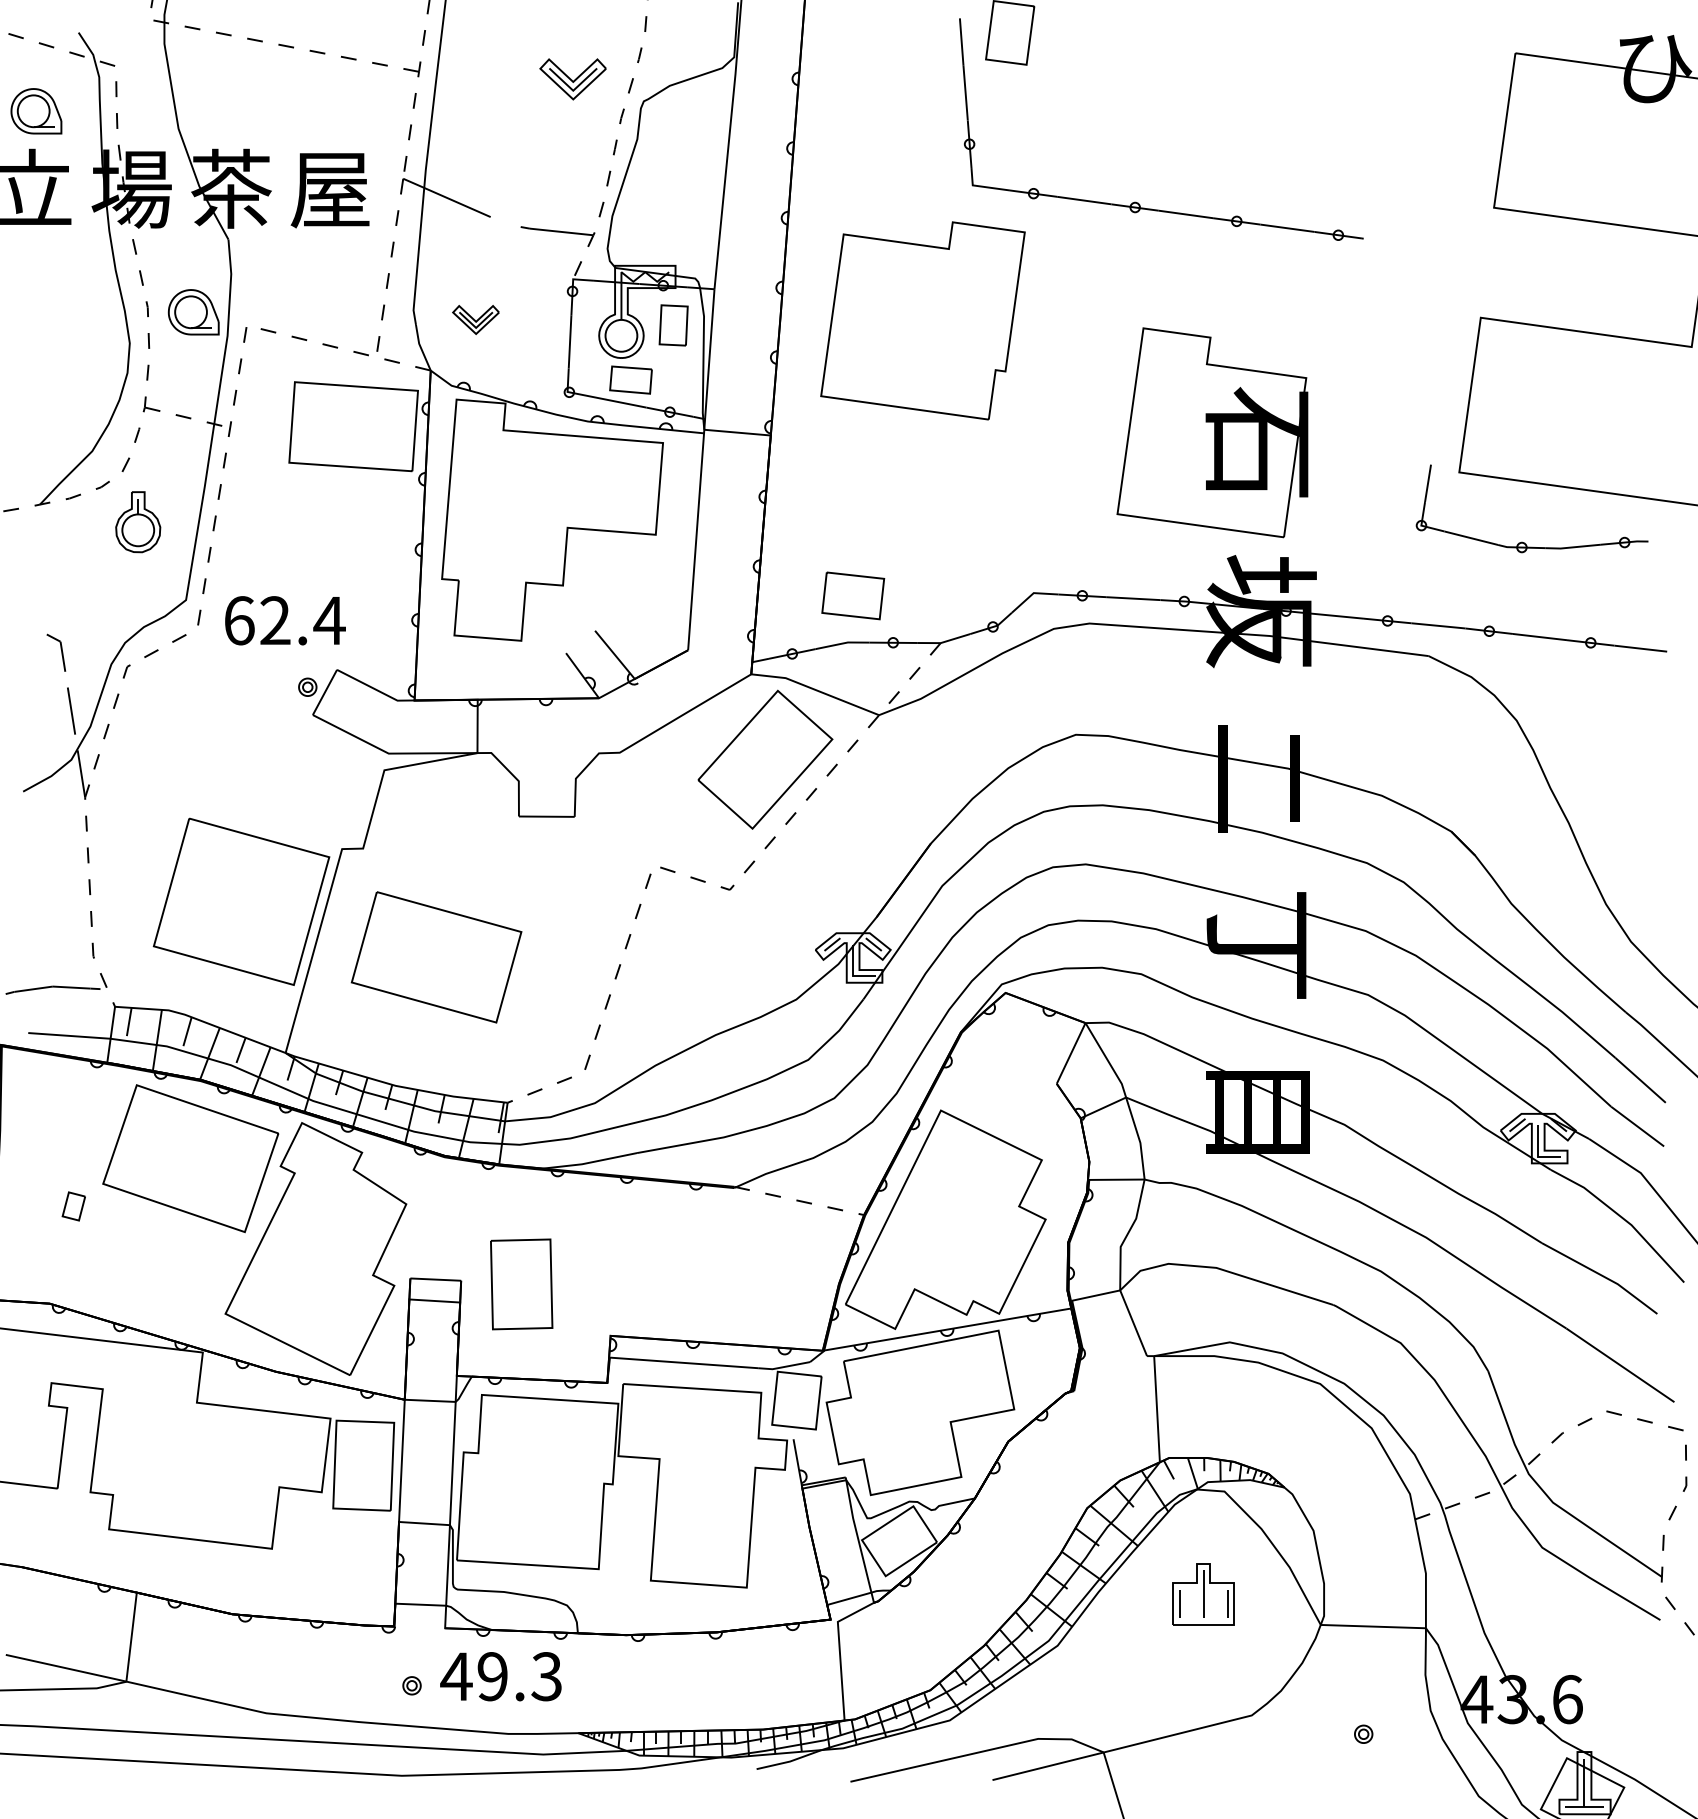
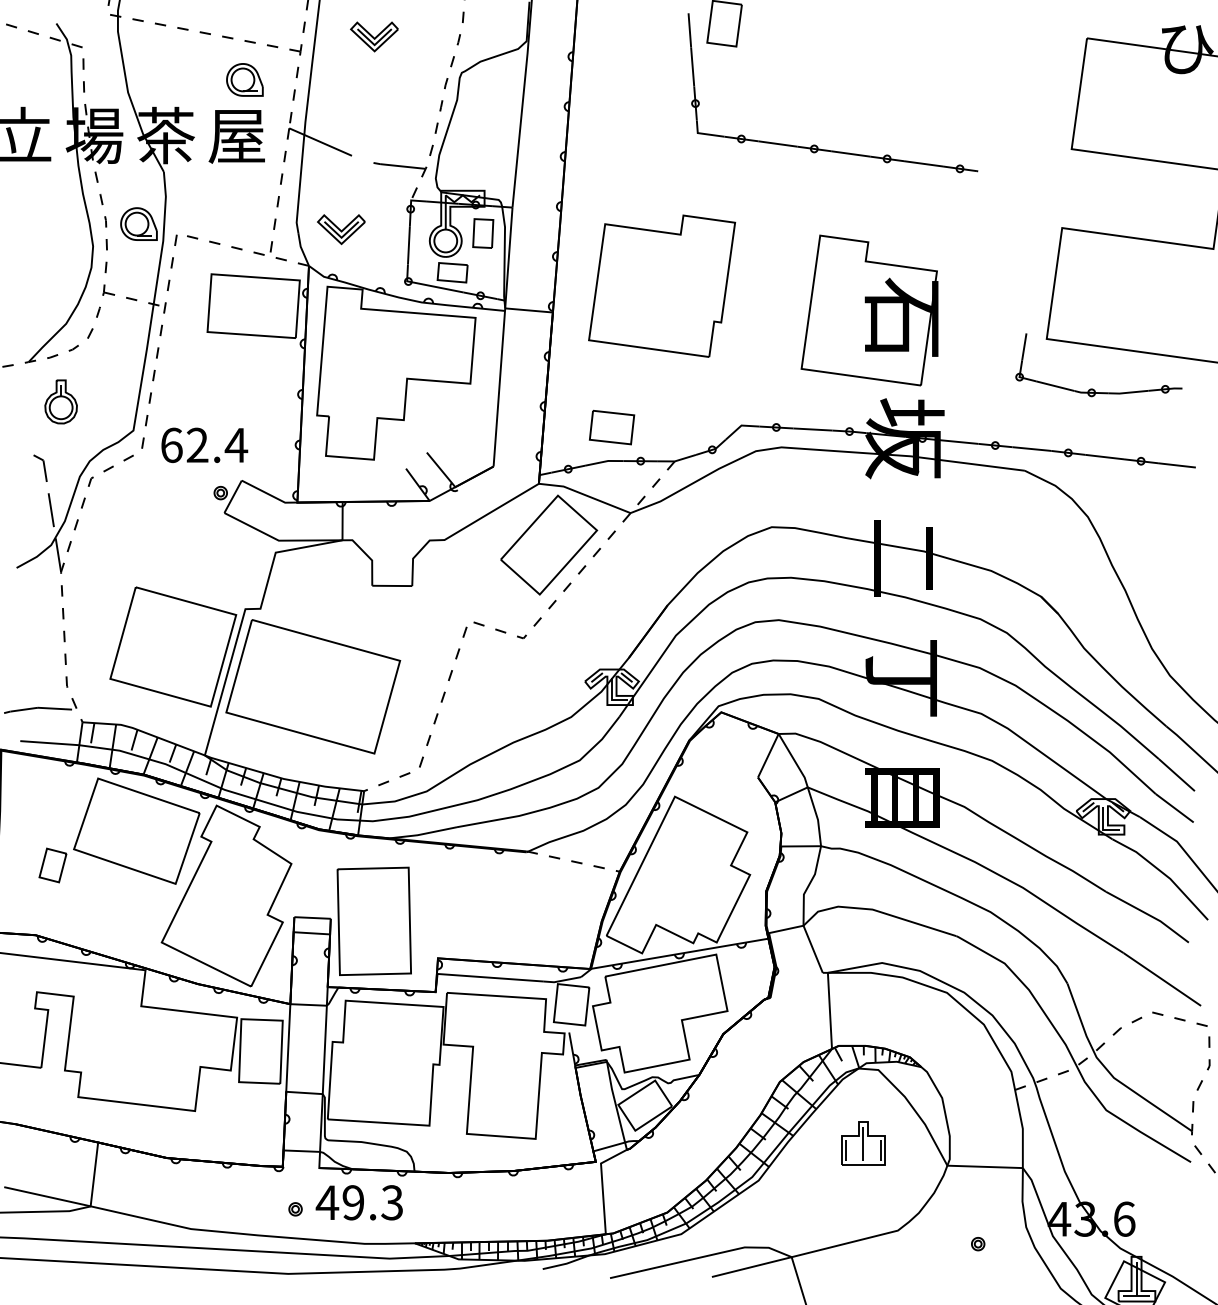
part: (572, 79) -> (374, 37), moved
part: (36, 111) -> (244, 80), moved
part: (475, 319) -> (341, 229), size x1.43
part: (922, 320) -> (661, 285), moved
part: (138, 522) -> (61, 402), moved
part: (436, 957) -> (313, 686), size x1.43
part: (73, 1206) -> (52, 865), size x1.67
part: (521, 1284) -> (374, 921), size x1.67

